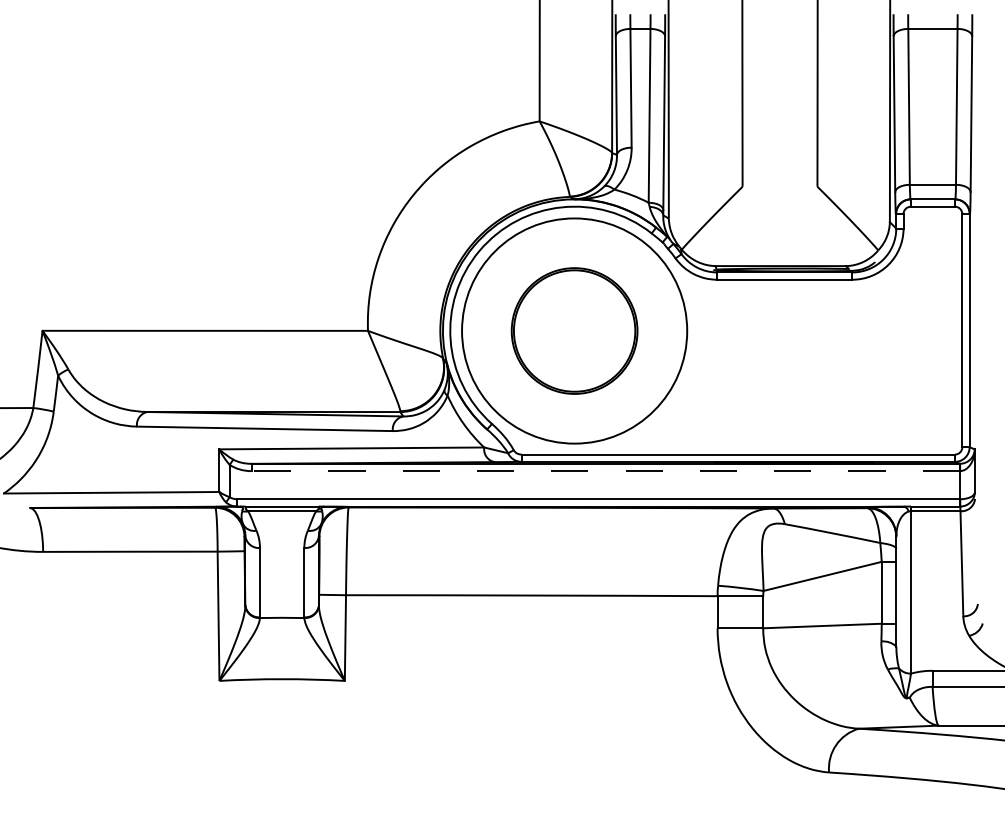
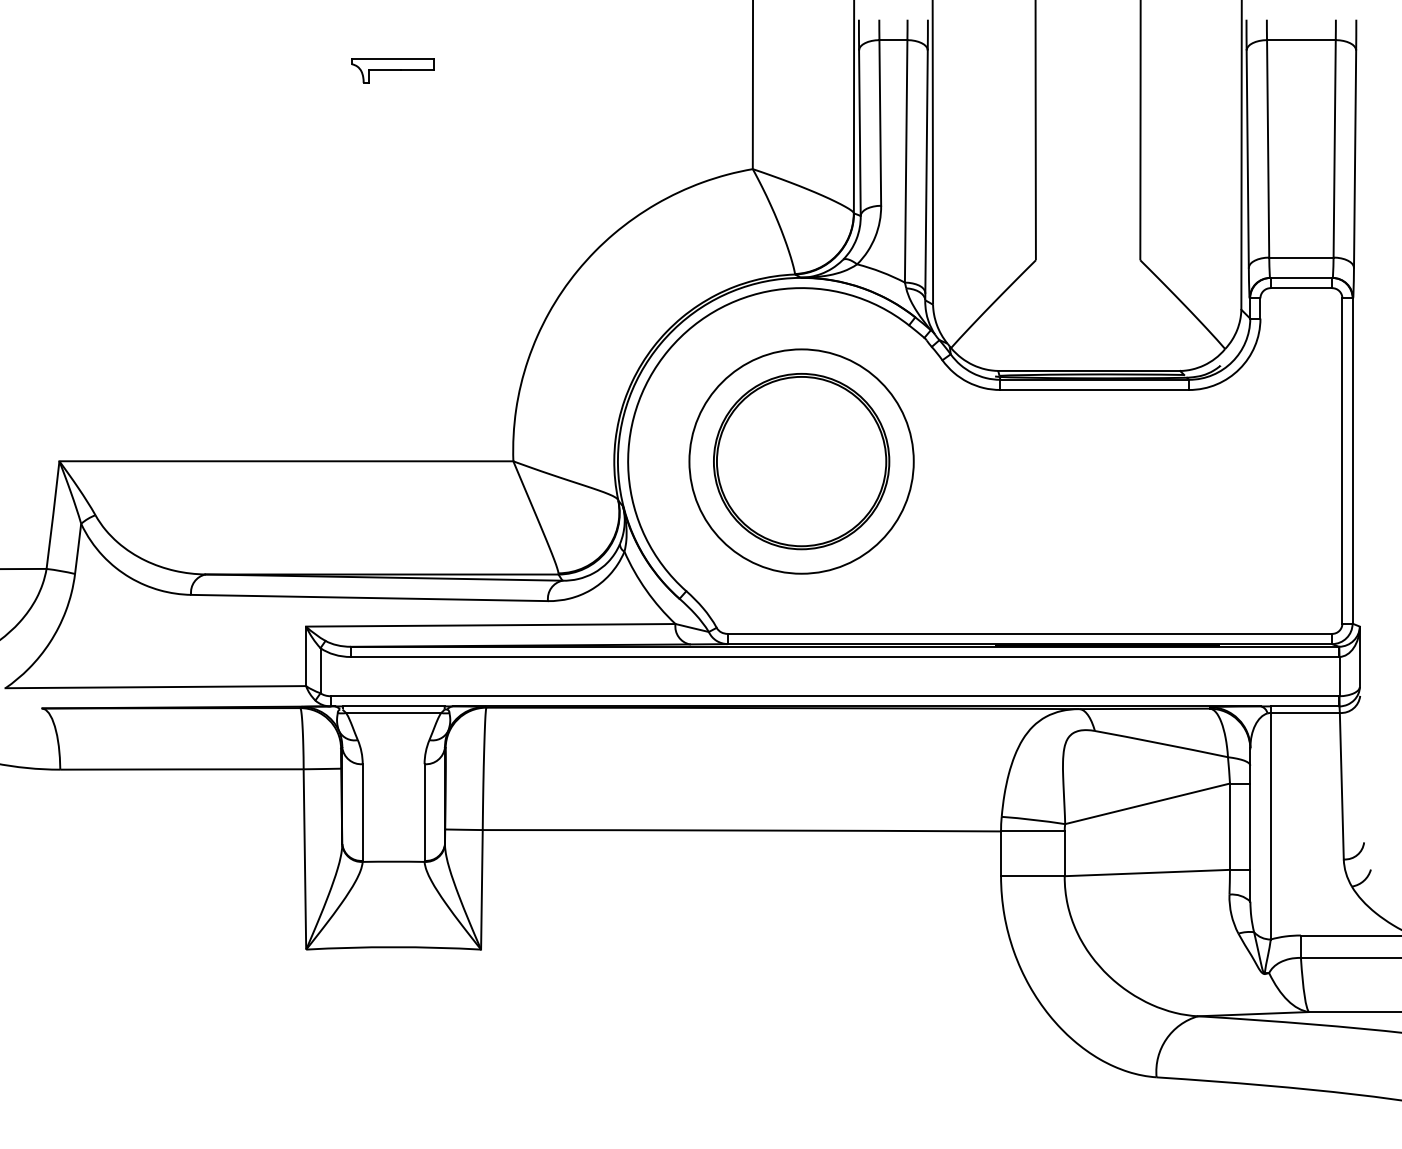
part: (281, 50) -> (392, 70), added
circle: (574, 330) -> (801, 460), size x0.71
line: (605, 471) -> (844, 657), dashed -> solid

